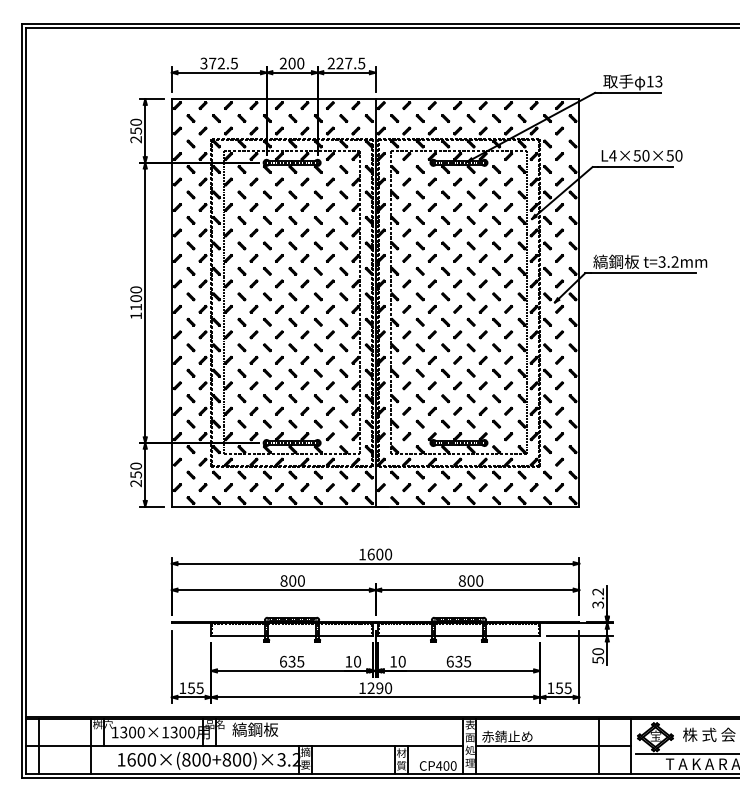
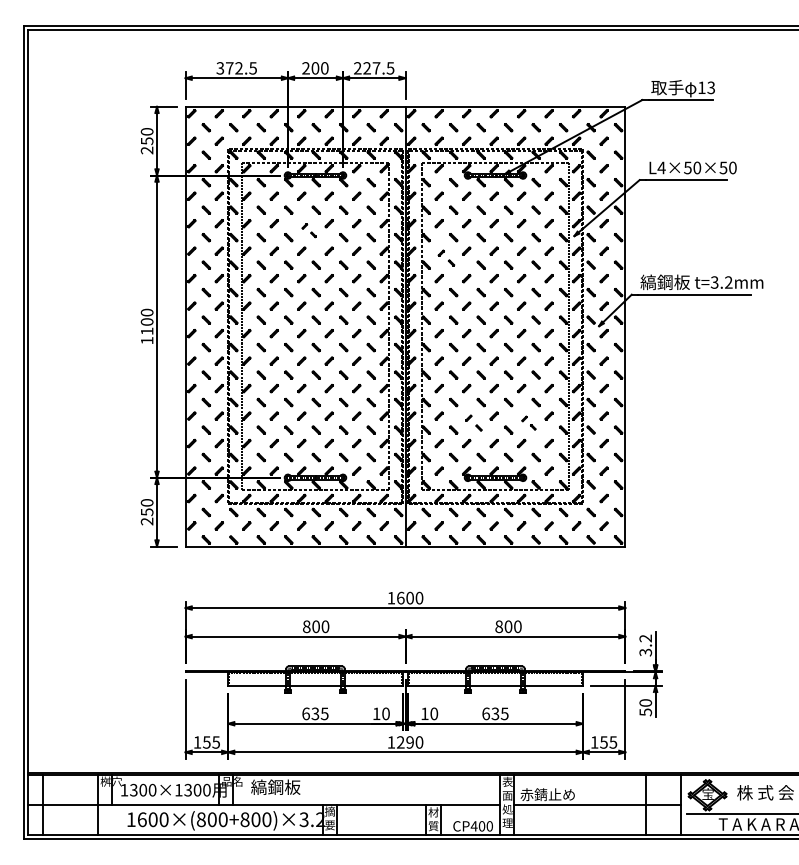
part: (286, 213) -> (309, 230), size x0.6
part: (413, 239) -> (446, 258), size x0.7
part: (438, 392) -> (473, 423), size x0.7
part: (489, 392) -> (528, 423), size x0.6

